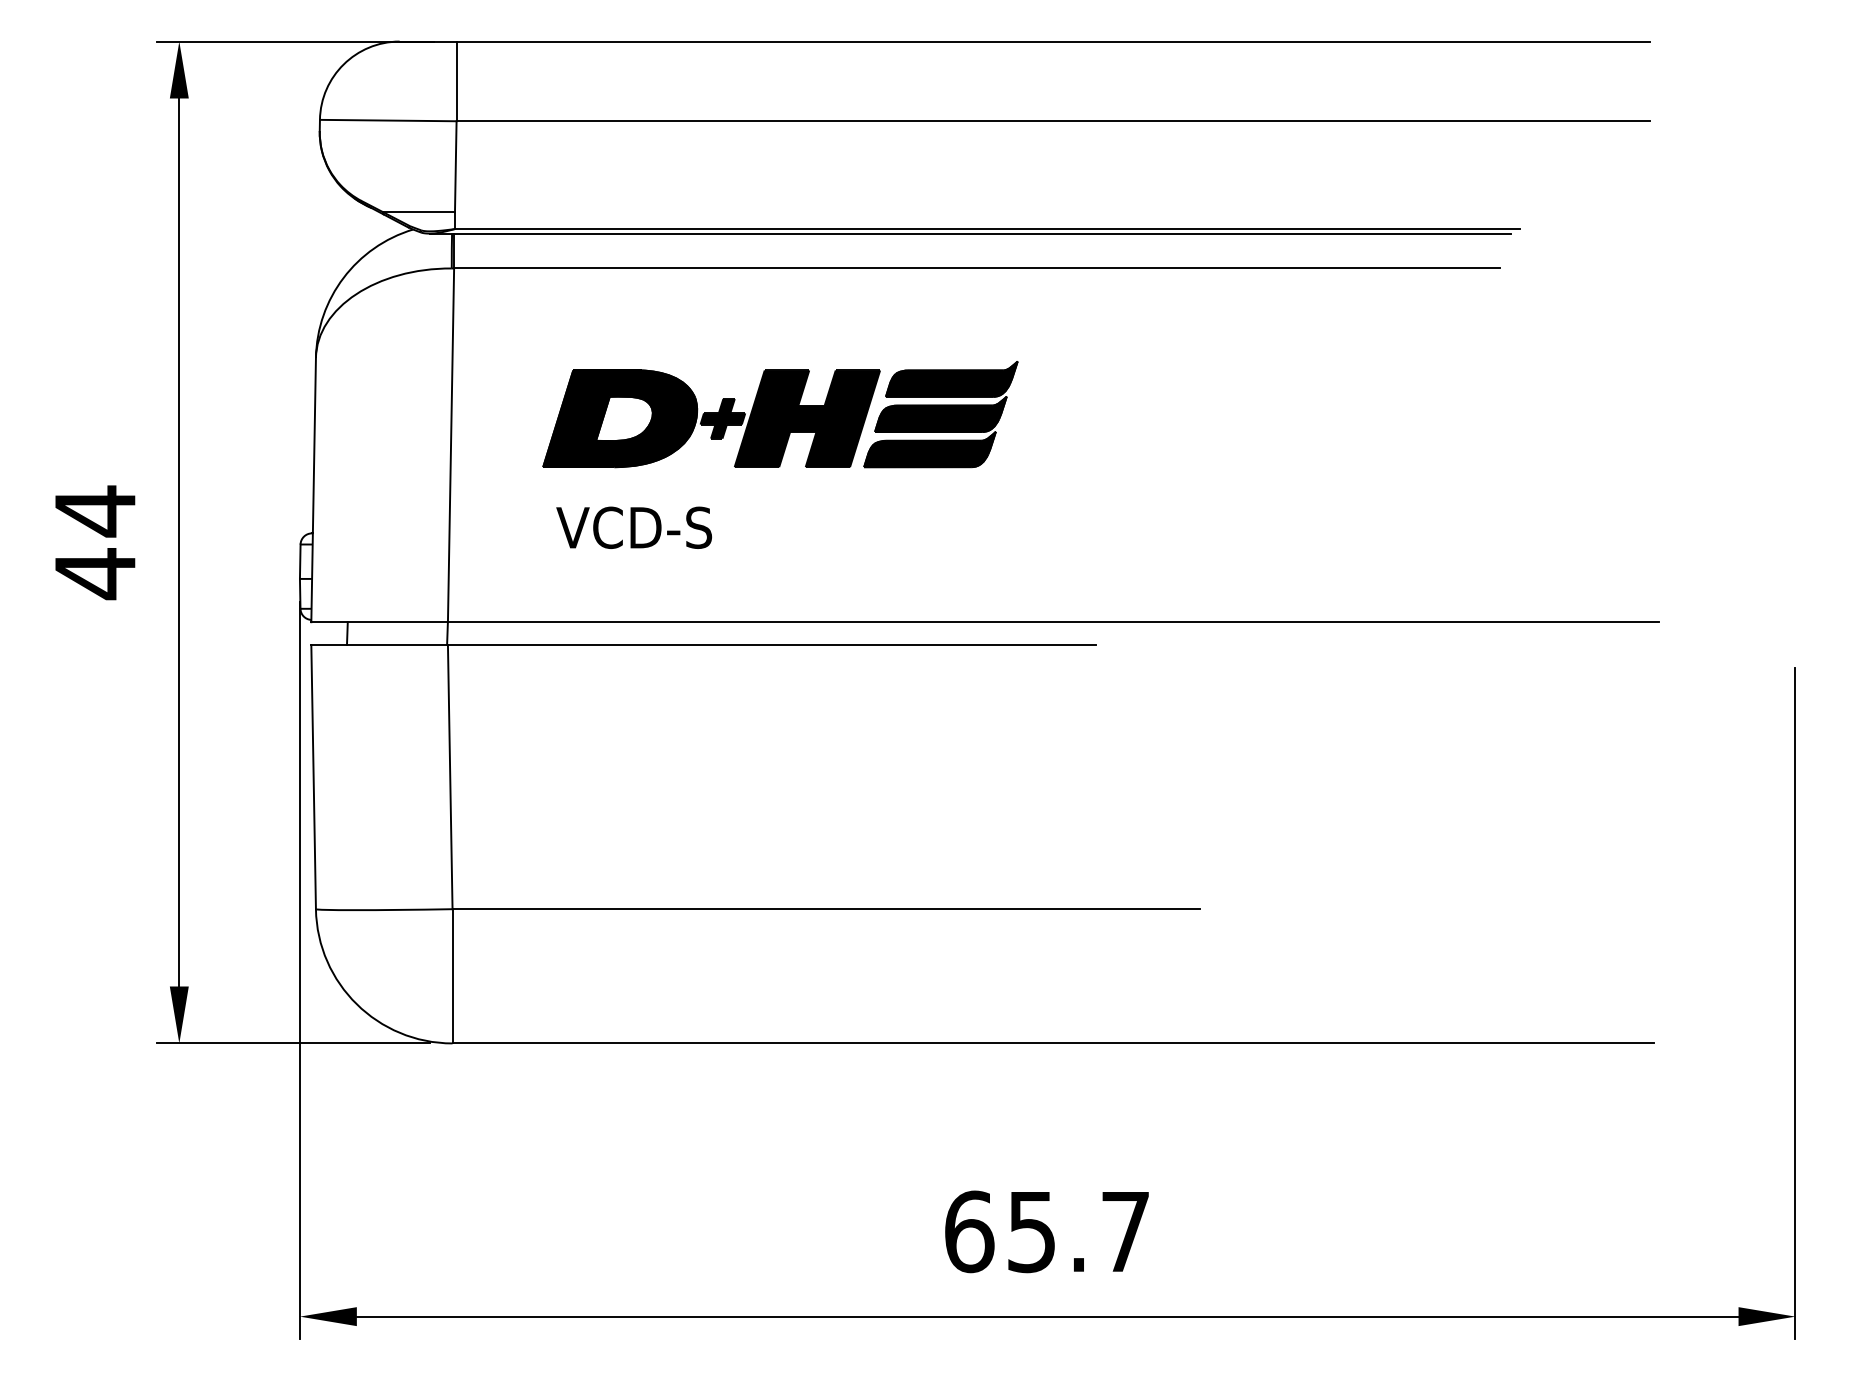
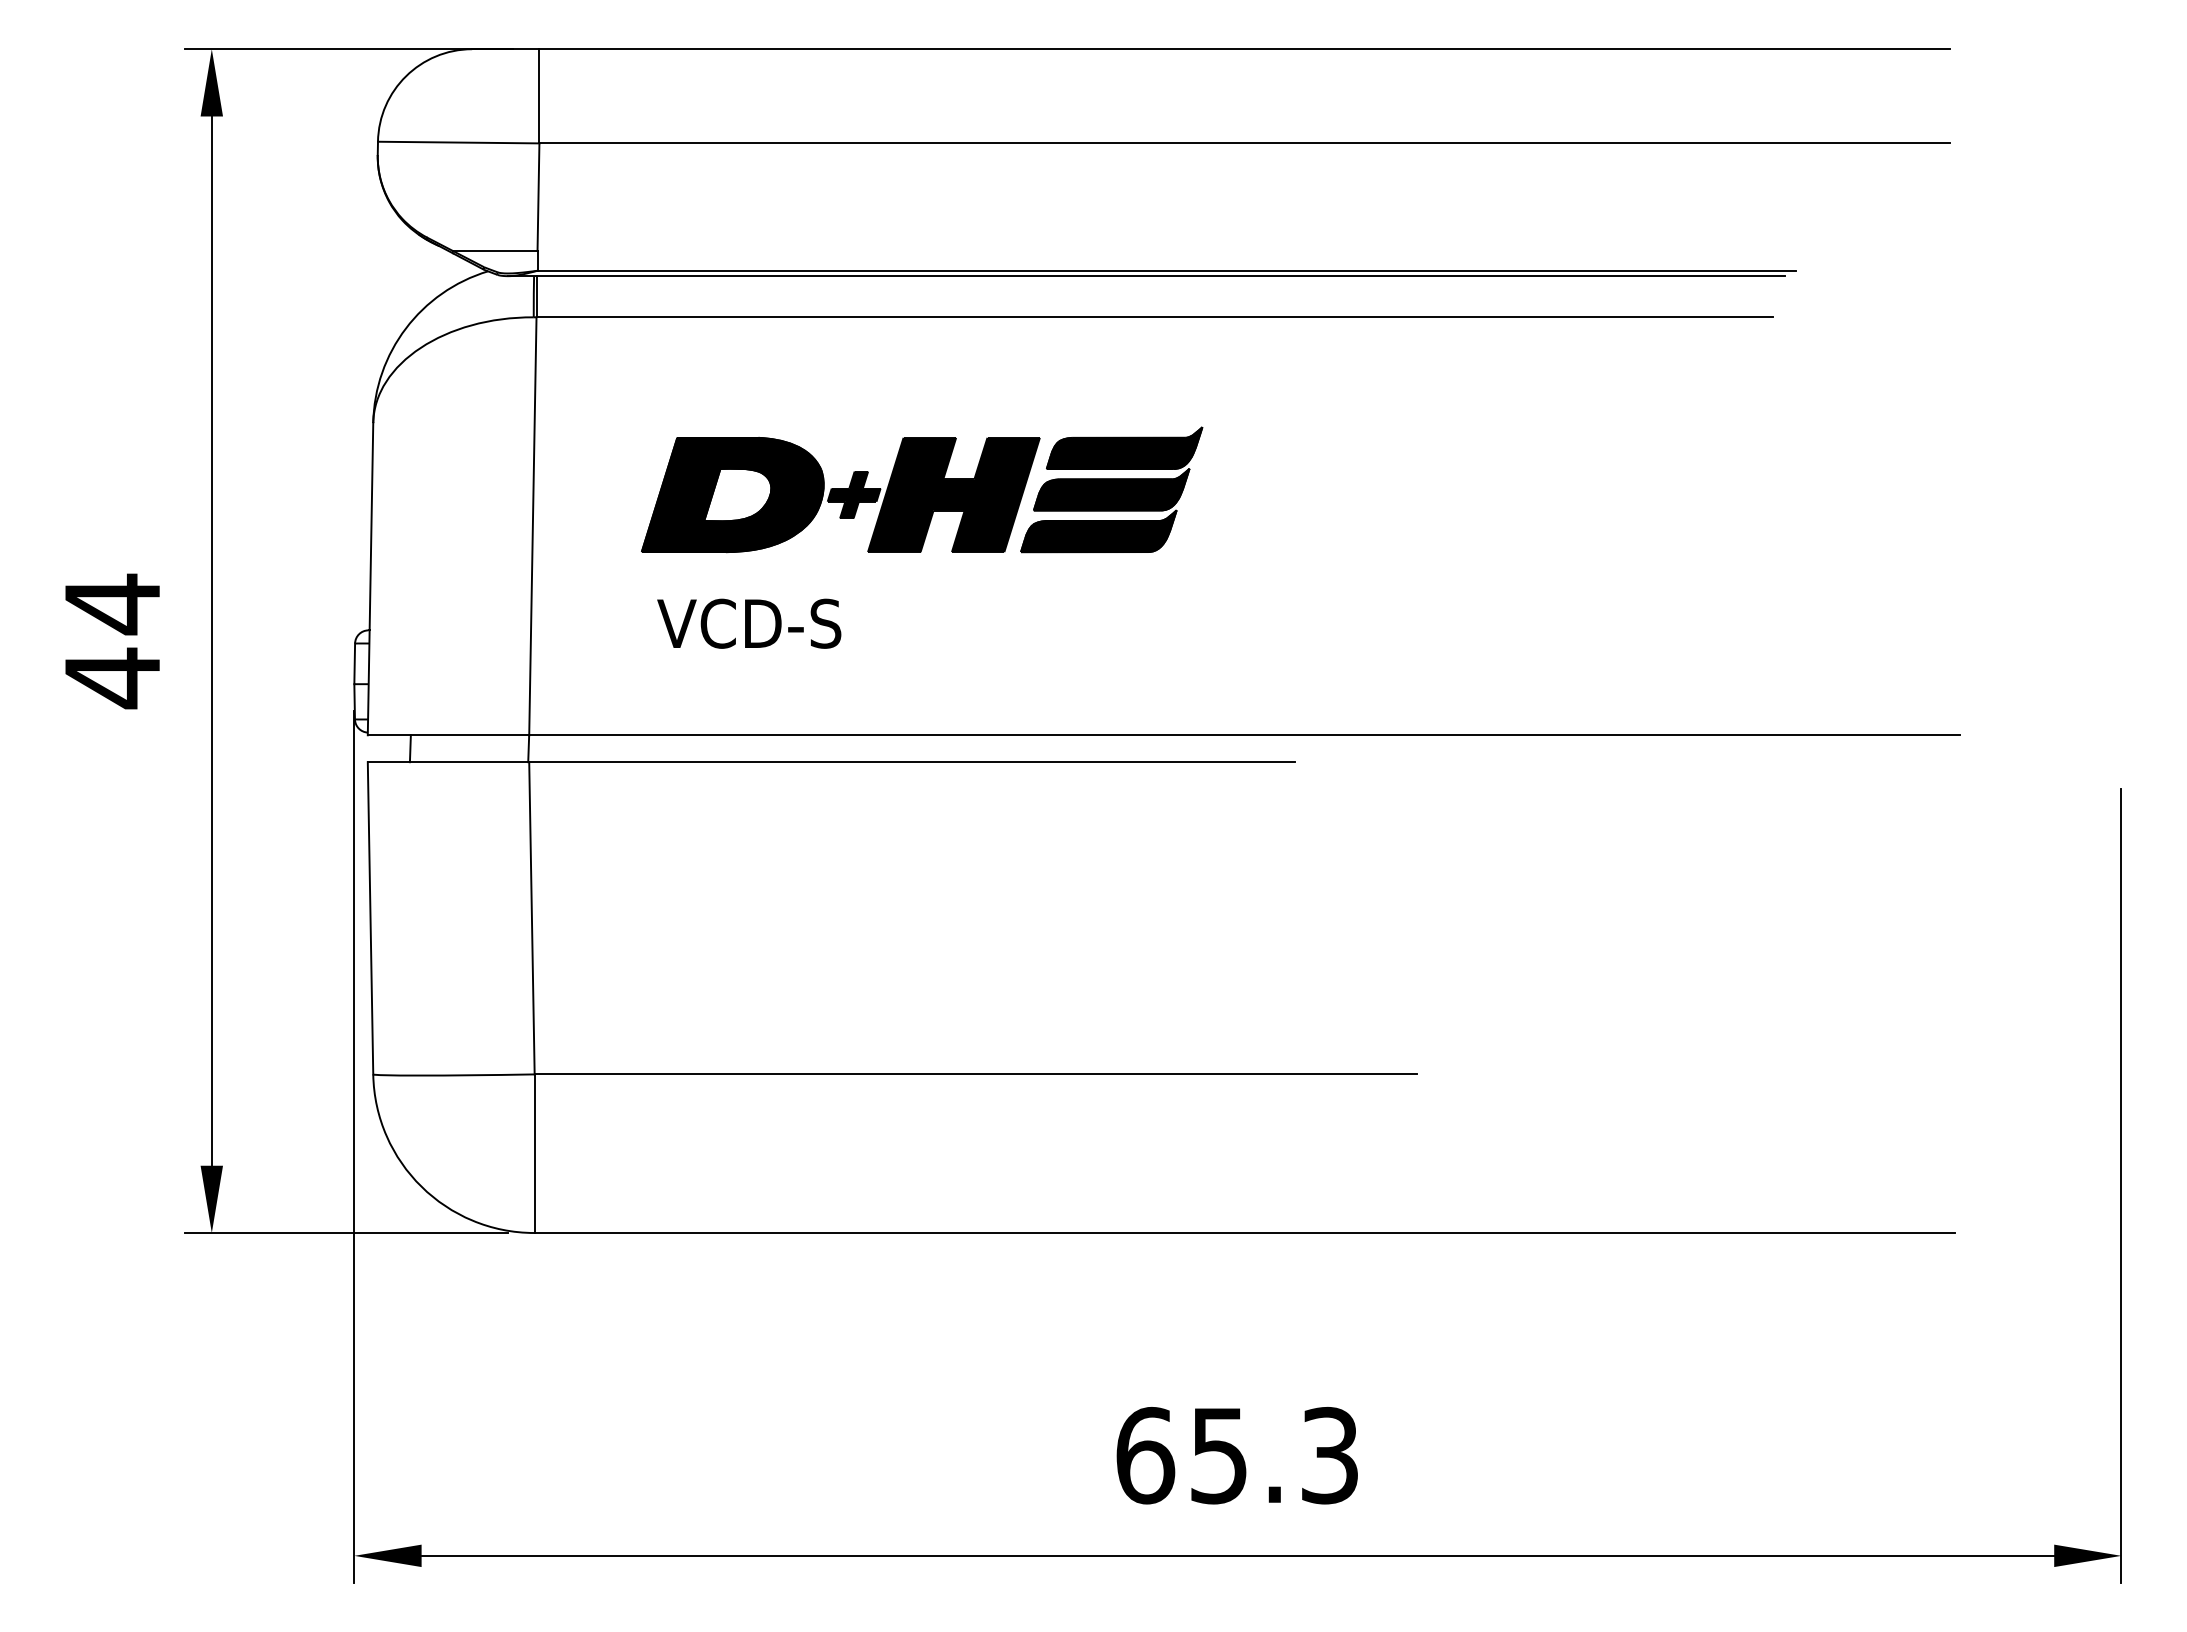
text: (1125, 1231) -> (1329, 1455), 65.7 -> 65.3

